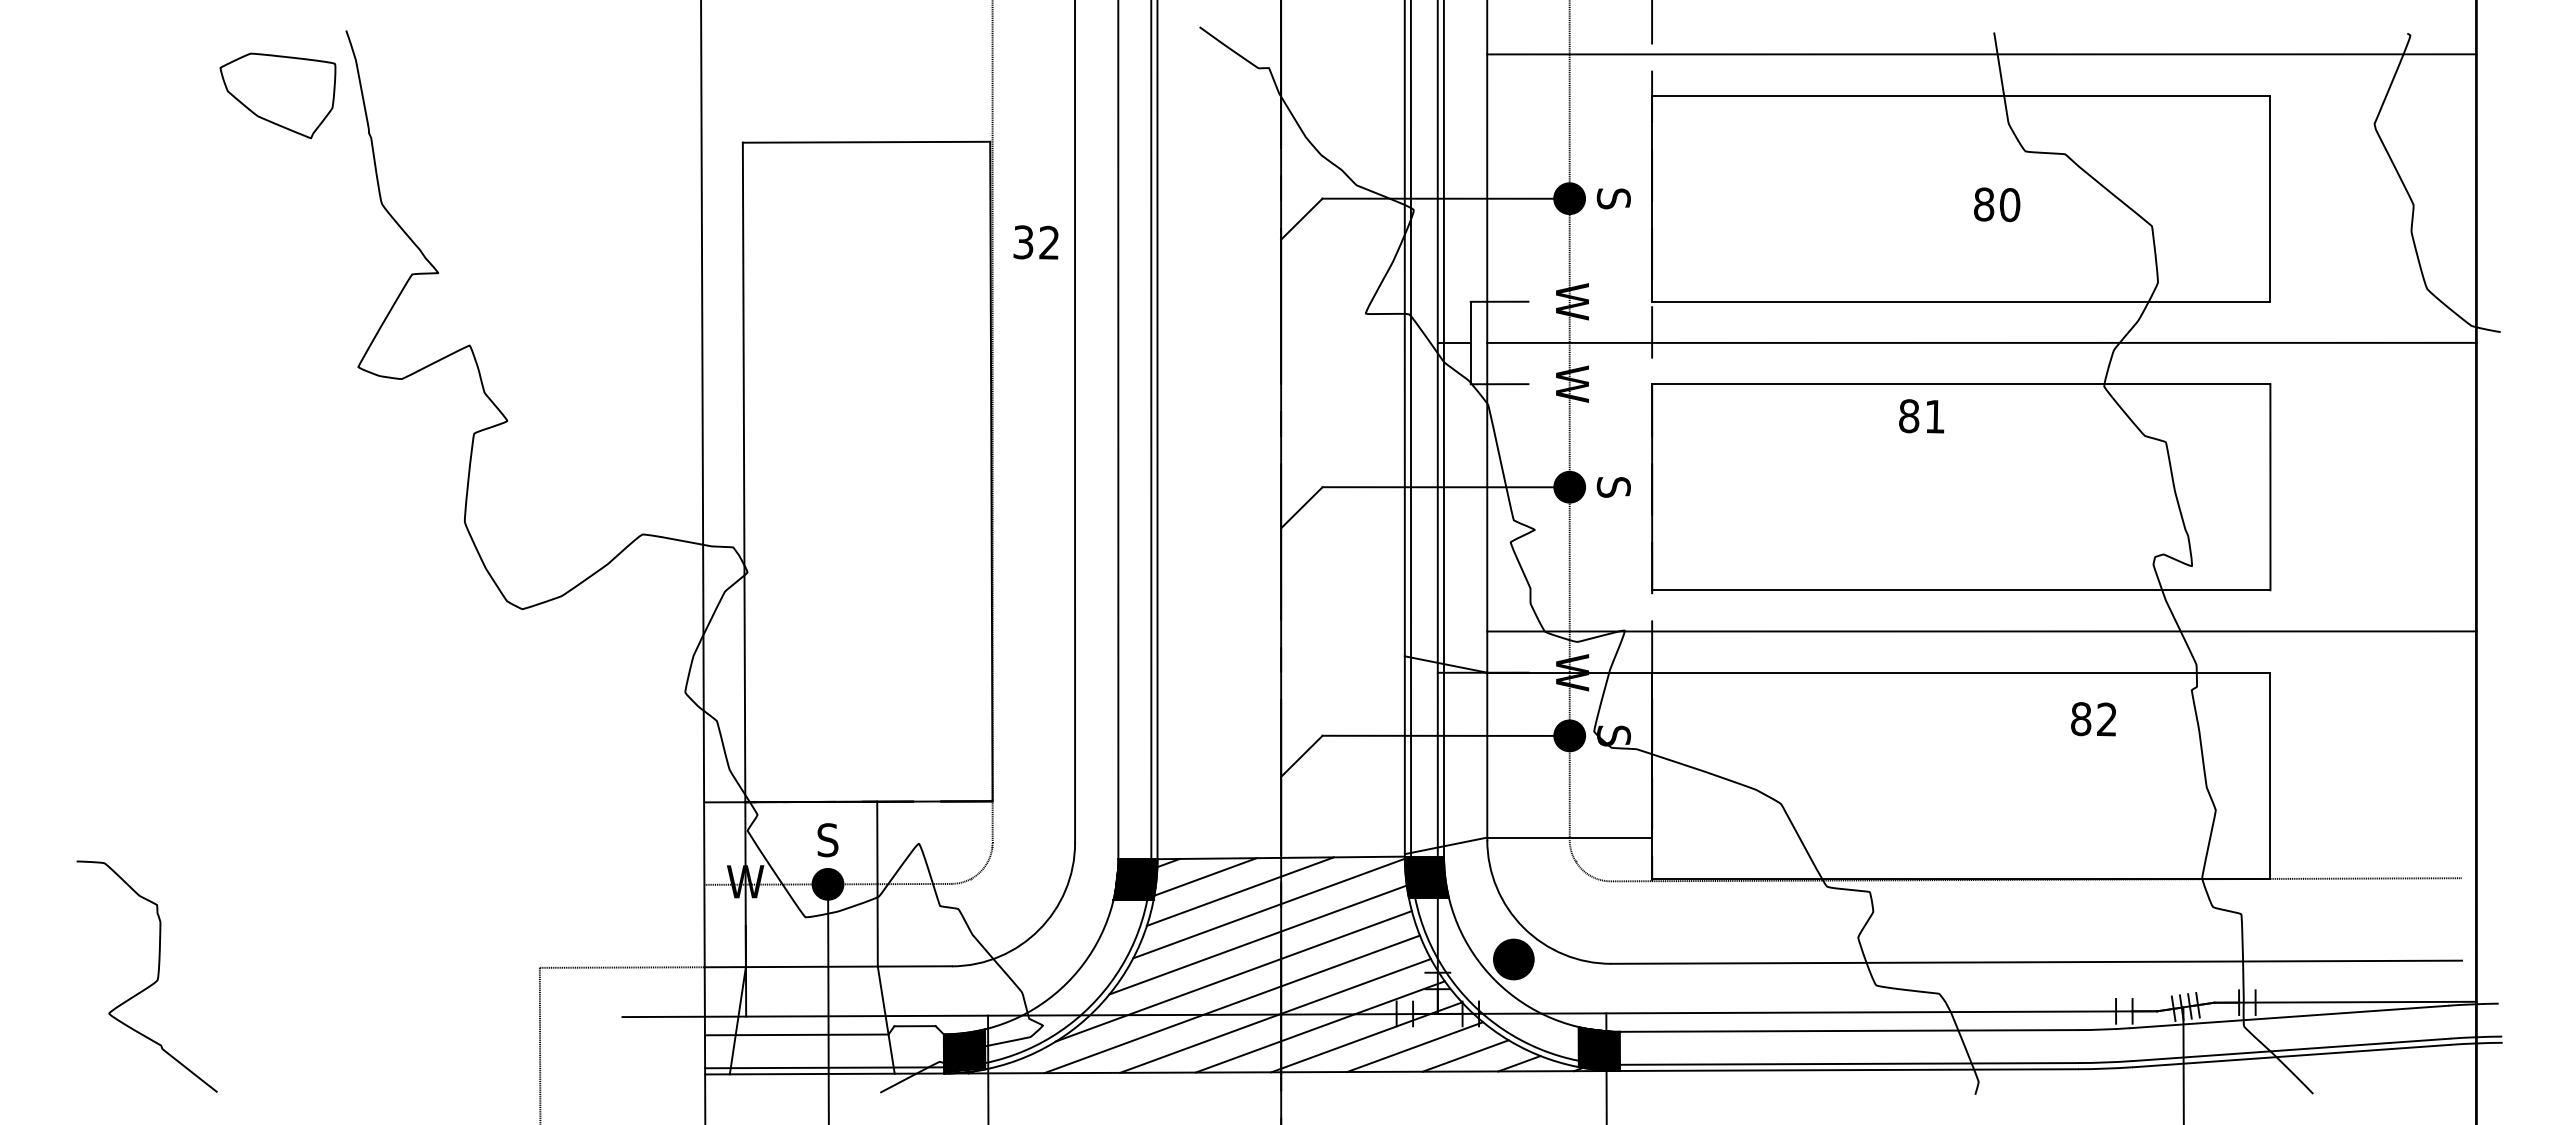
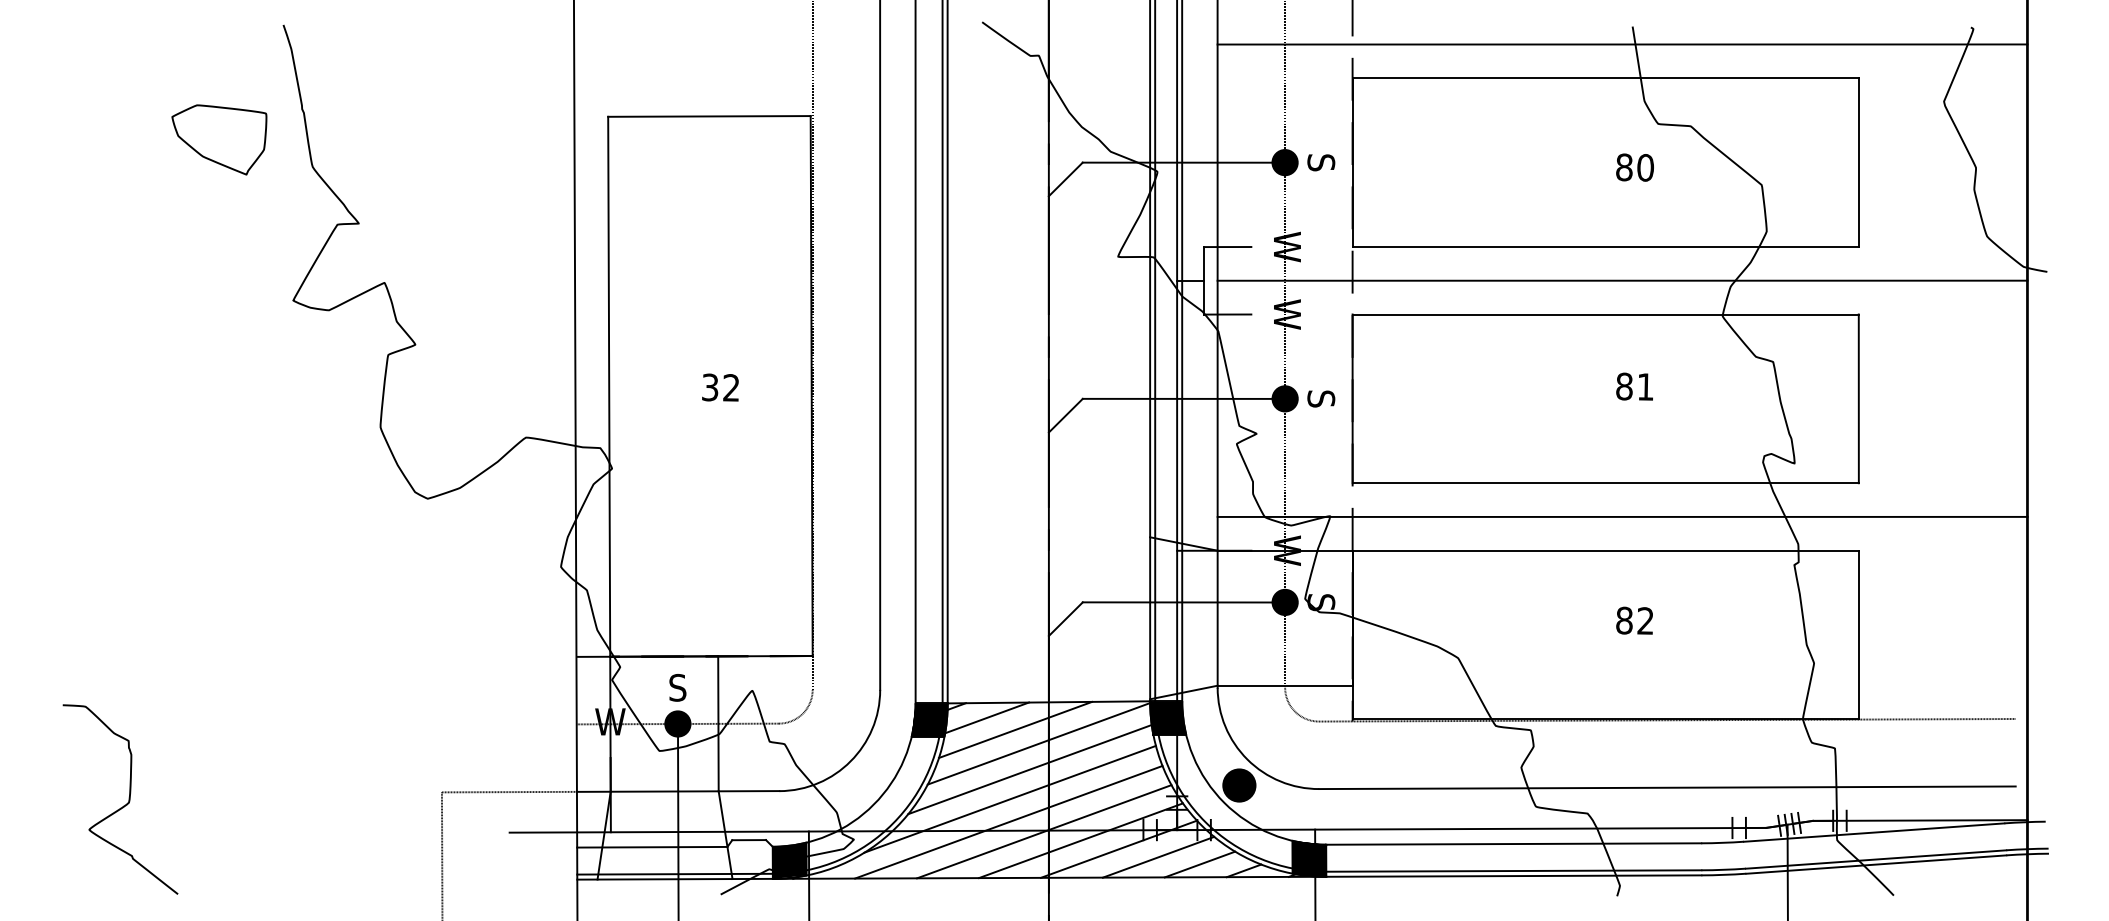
part: (277, 95) -> (219, 139), moved
text: (1035, 242) -> (720, 387), moved
text: (1921, 416) -> (1634, 386), moved
text: (2093, 719) -> (1634, 620), moved

